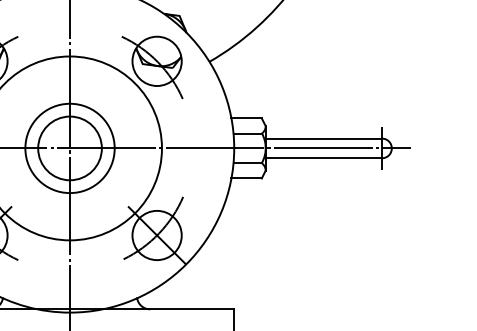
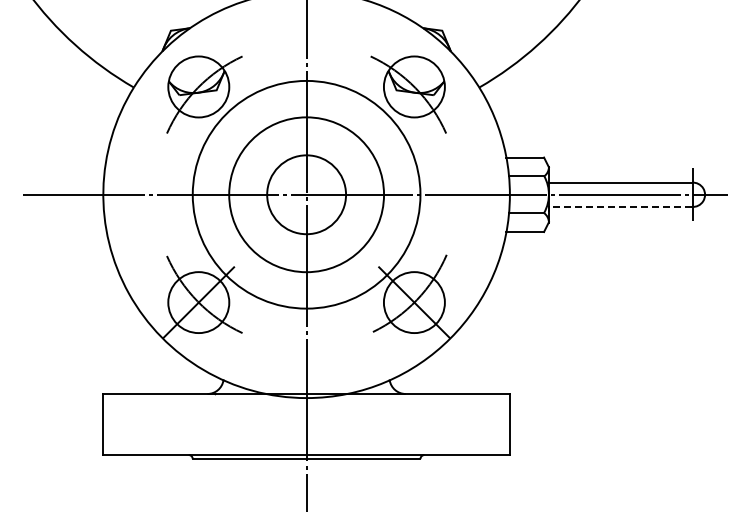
circle: (69, 148) -> (306, 194), size x1.4
line: (322, 157) -> (619, 206), solid -> dashed

